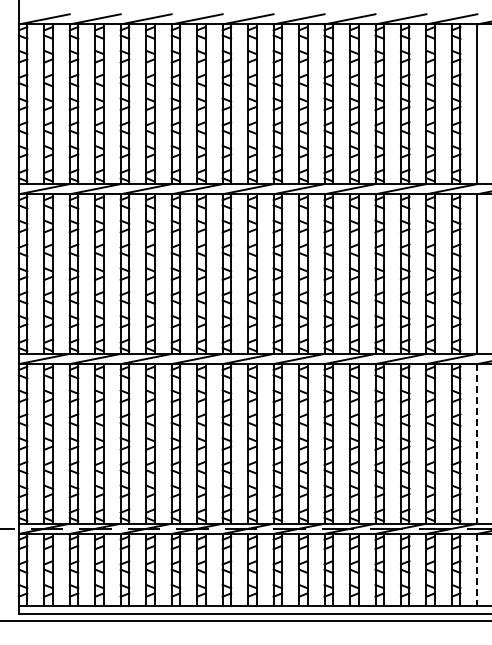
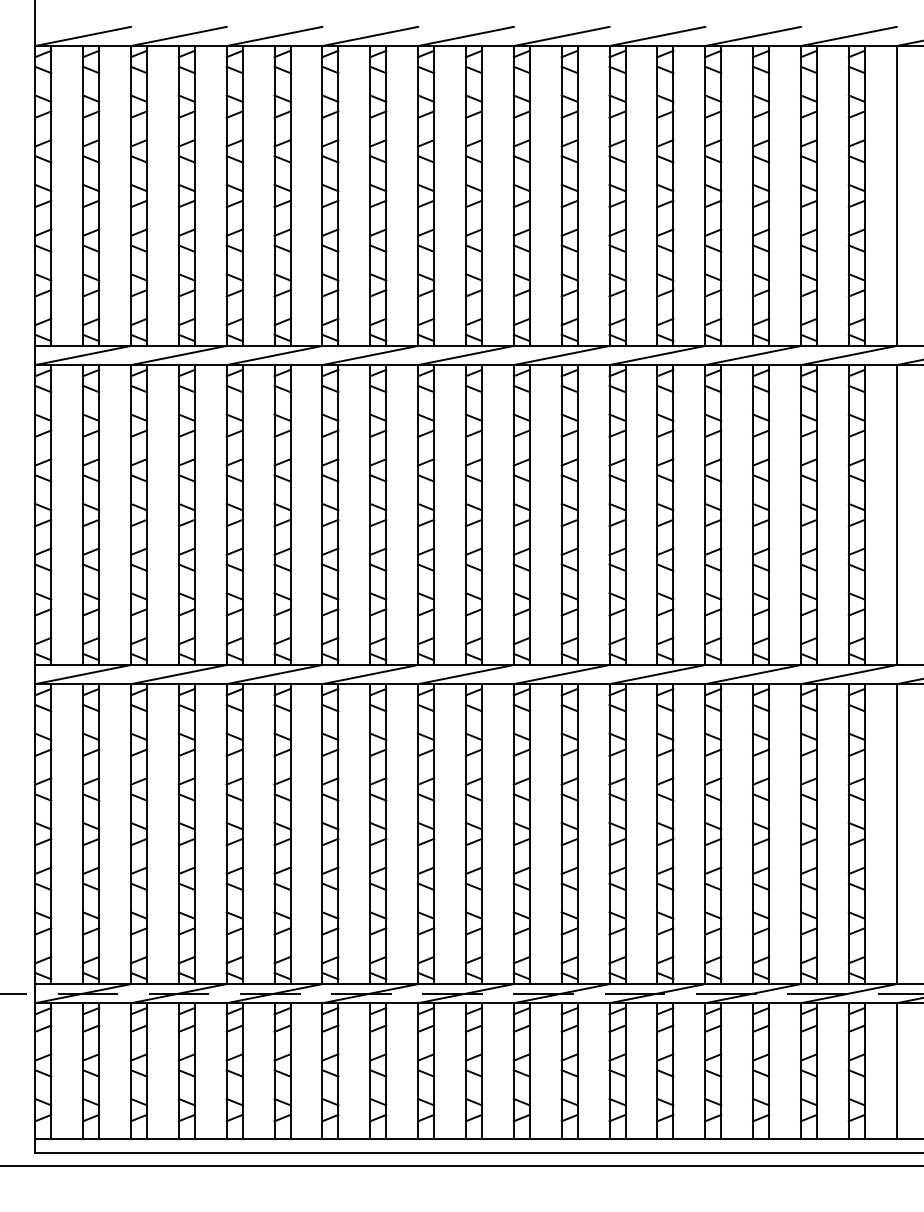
line: (477, 443) -> (896, 833), dashed -> solid
line: (477, 570) -> (896, 1071), dashed -> solid

